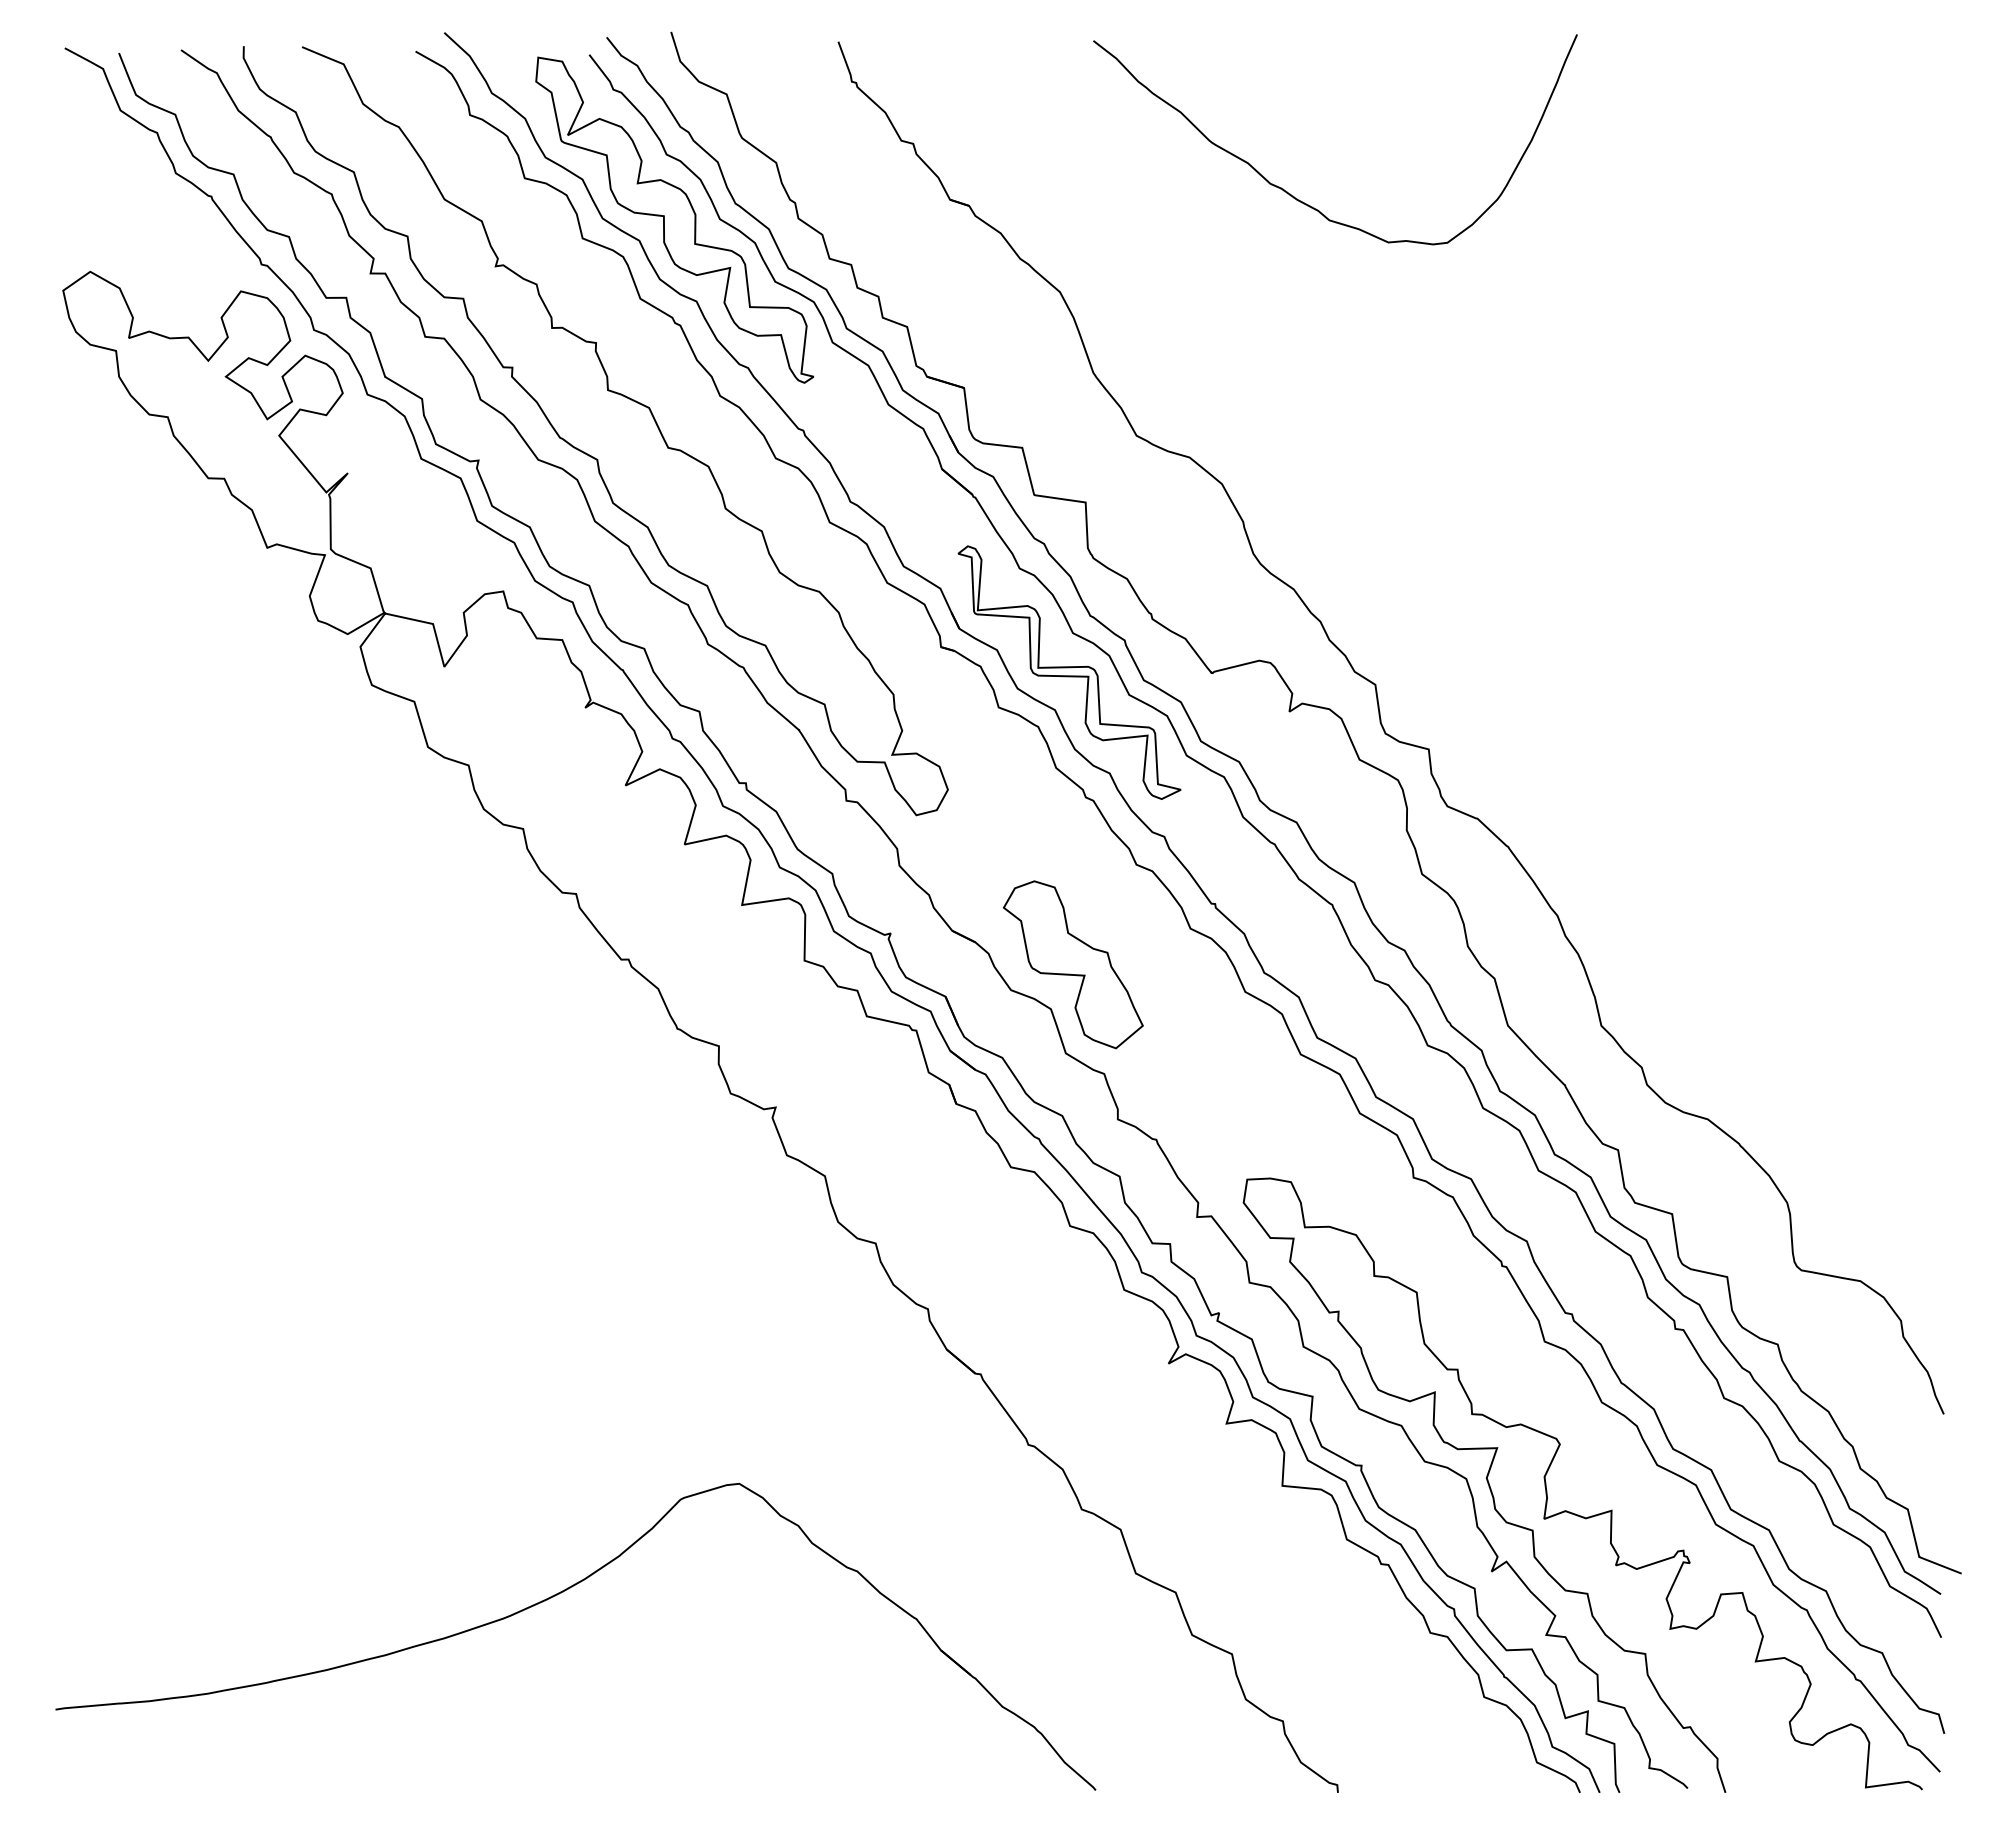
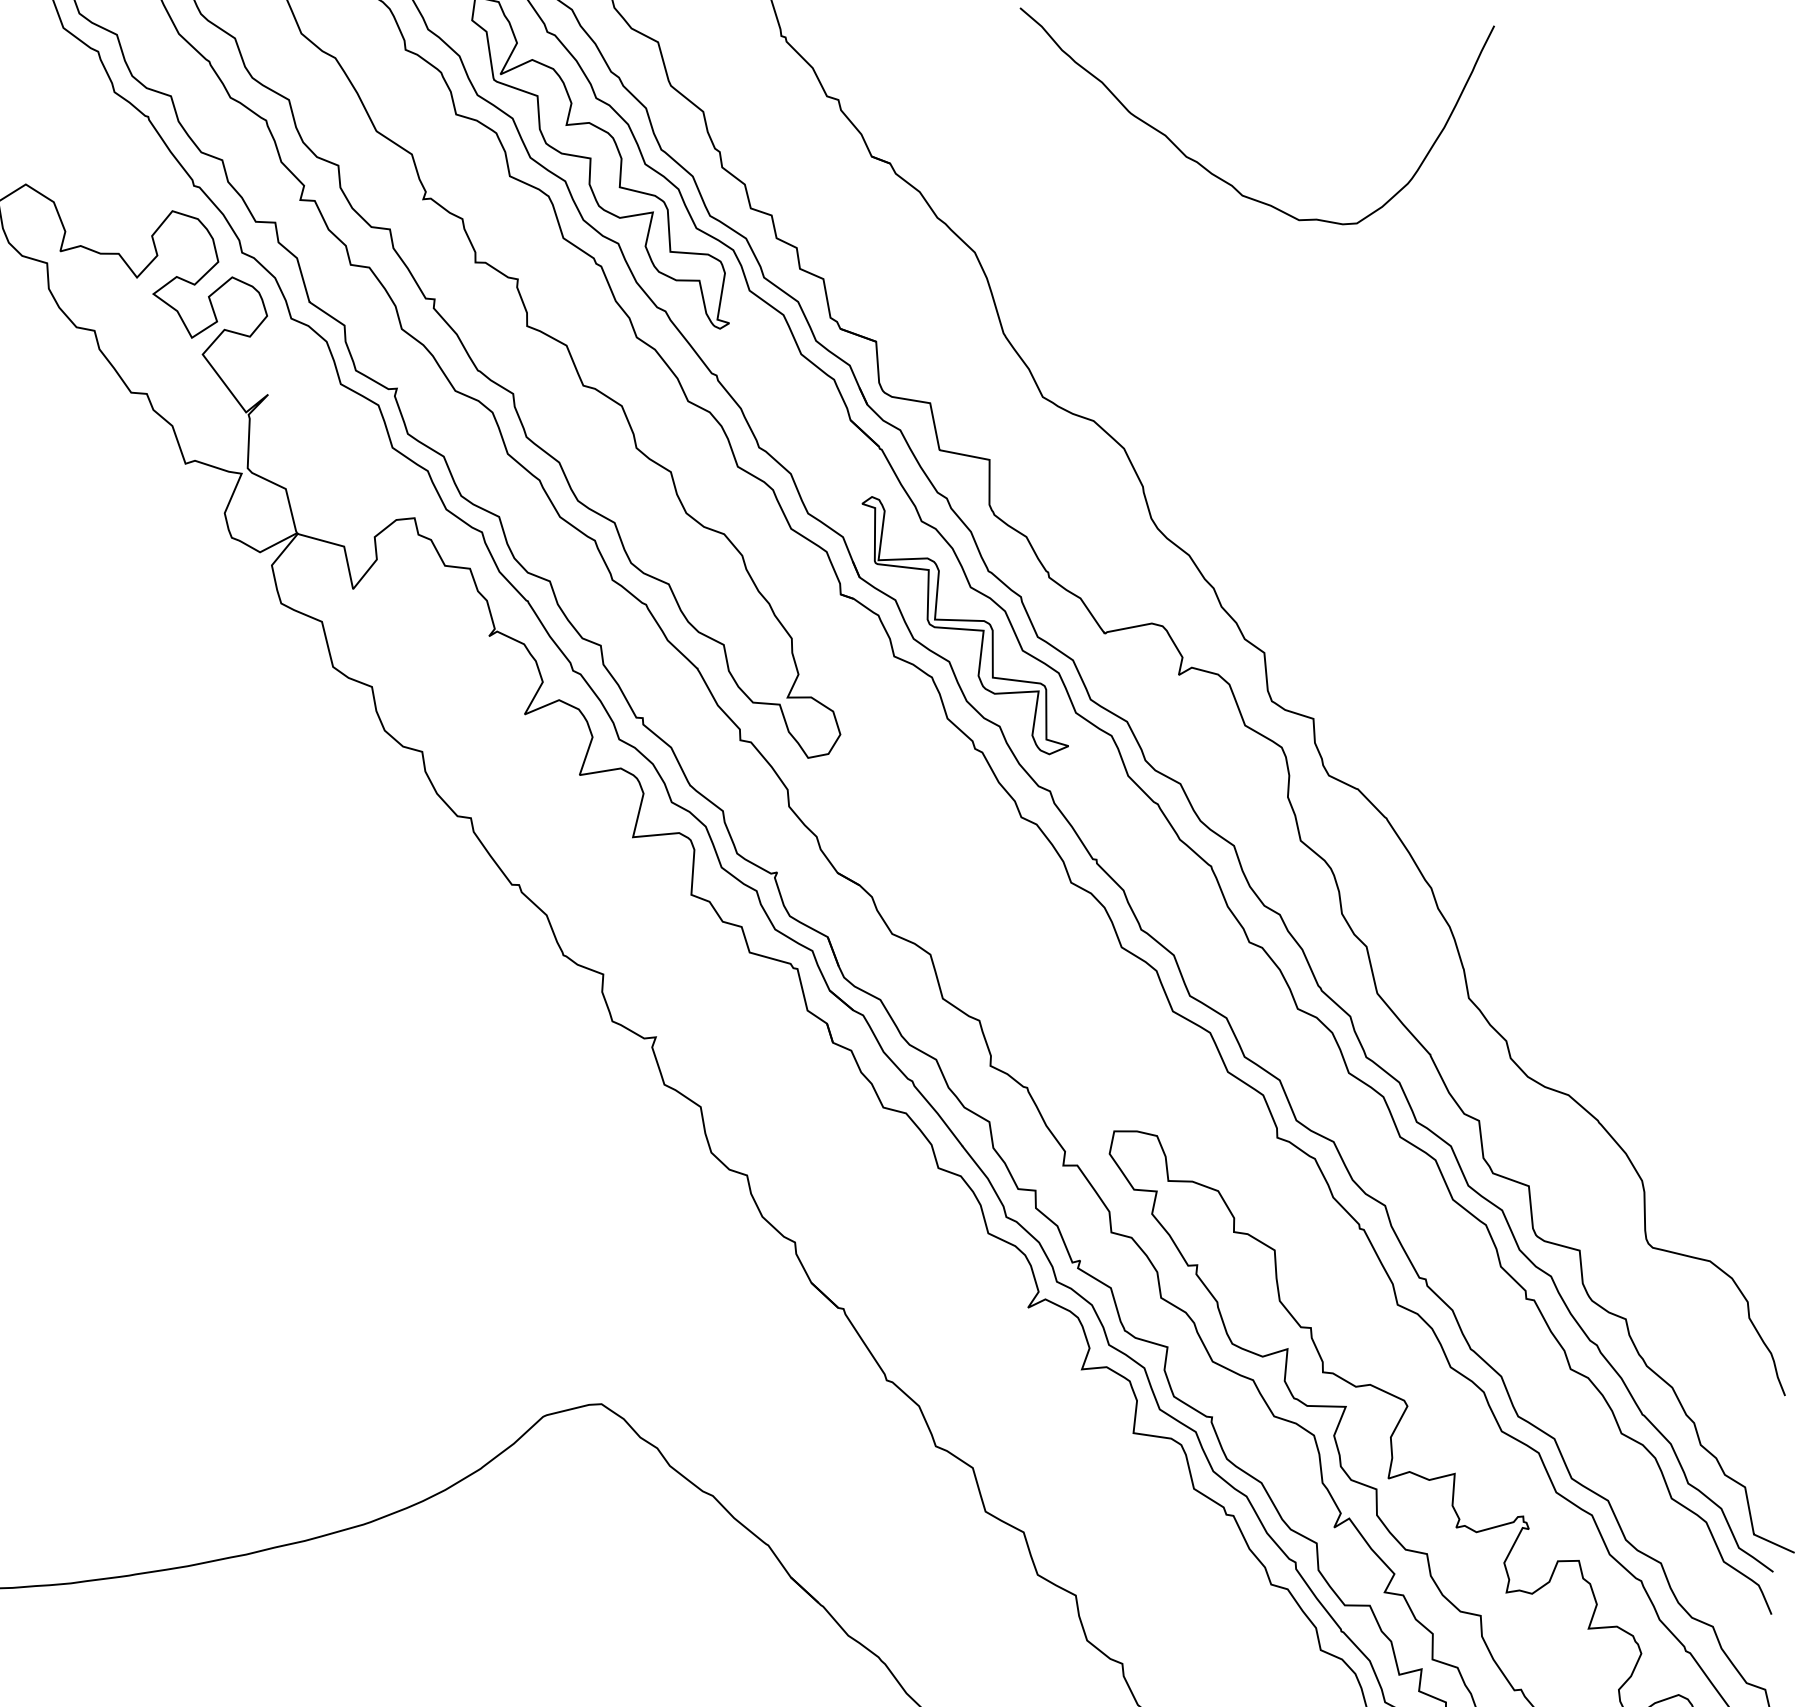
part: (1073, 964) -> (954, 911), removed

